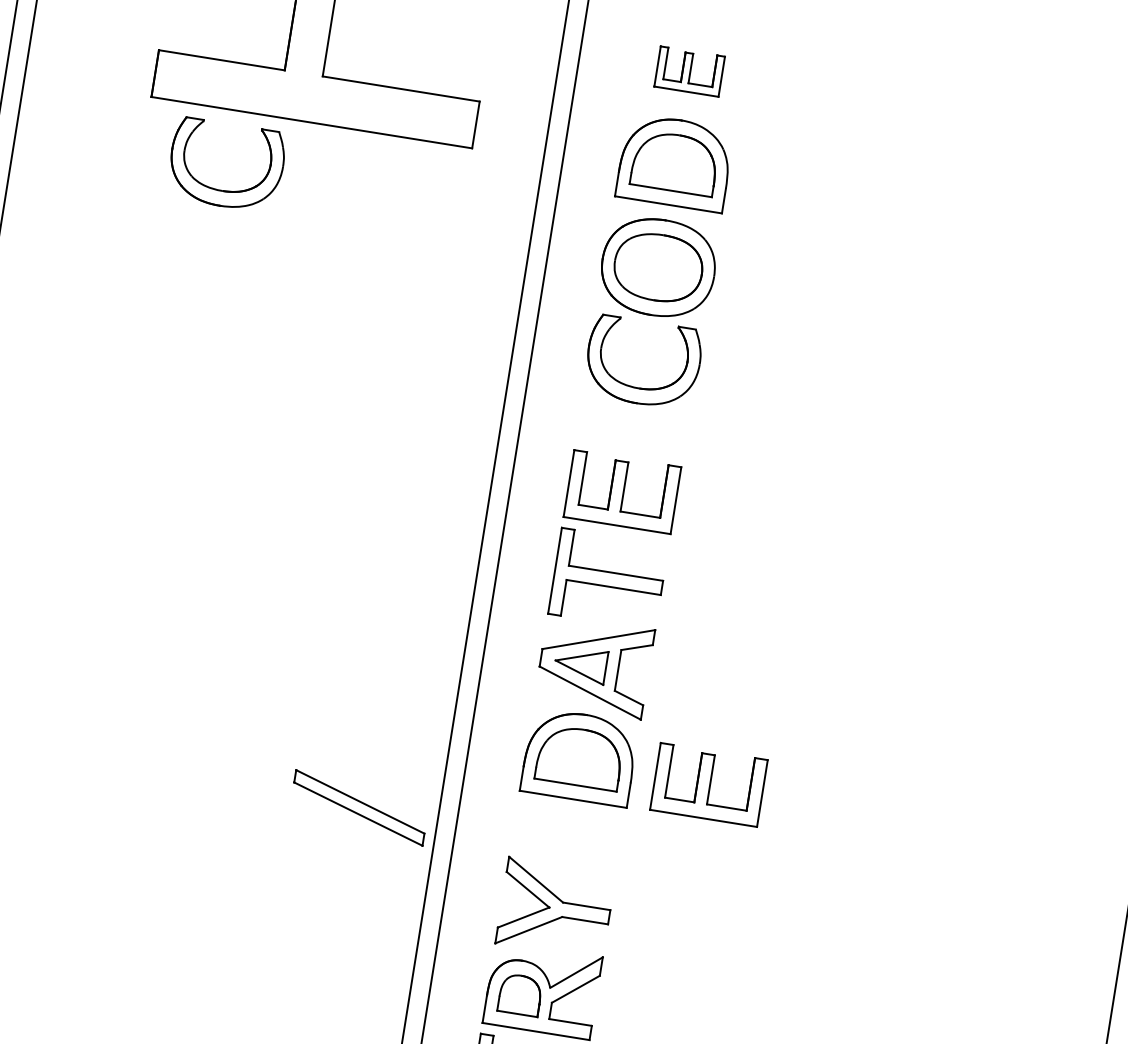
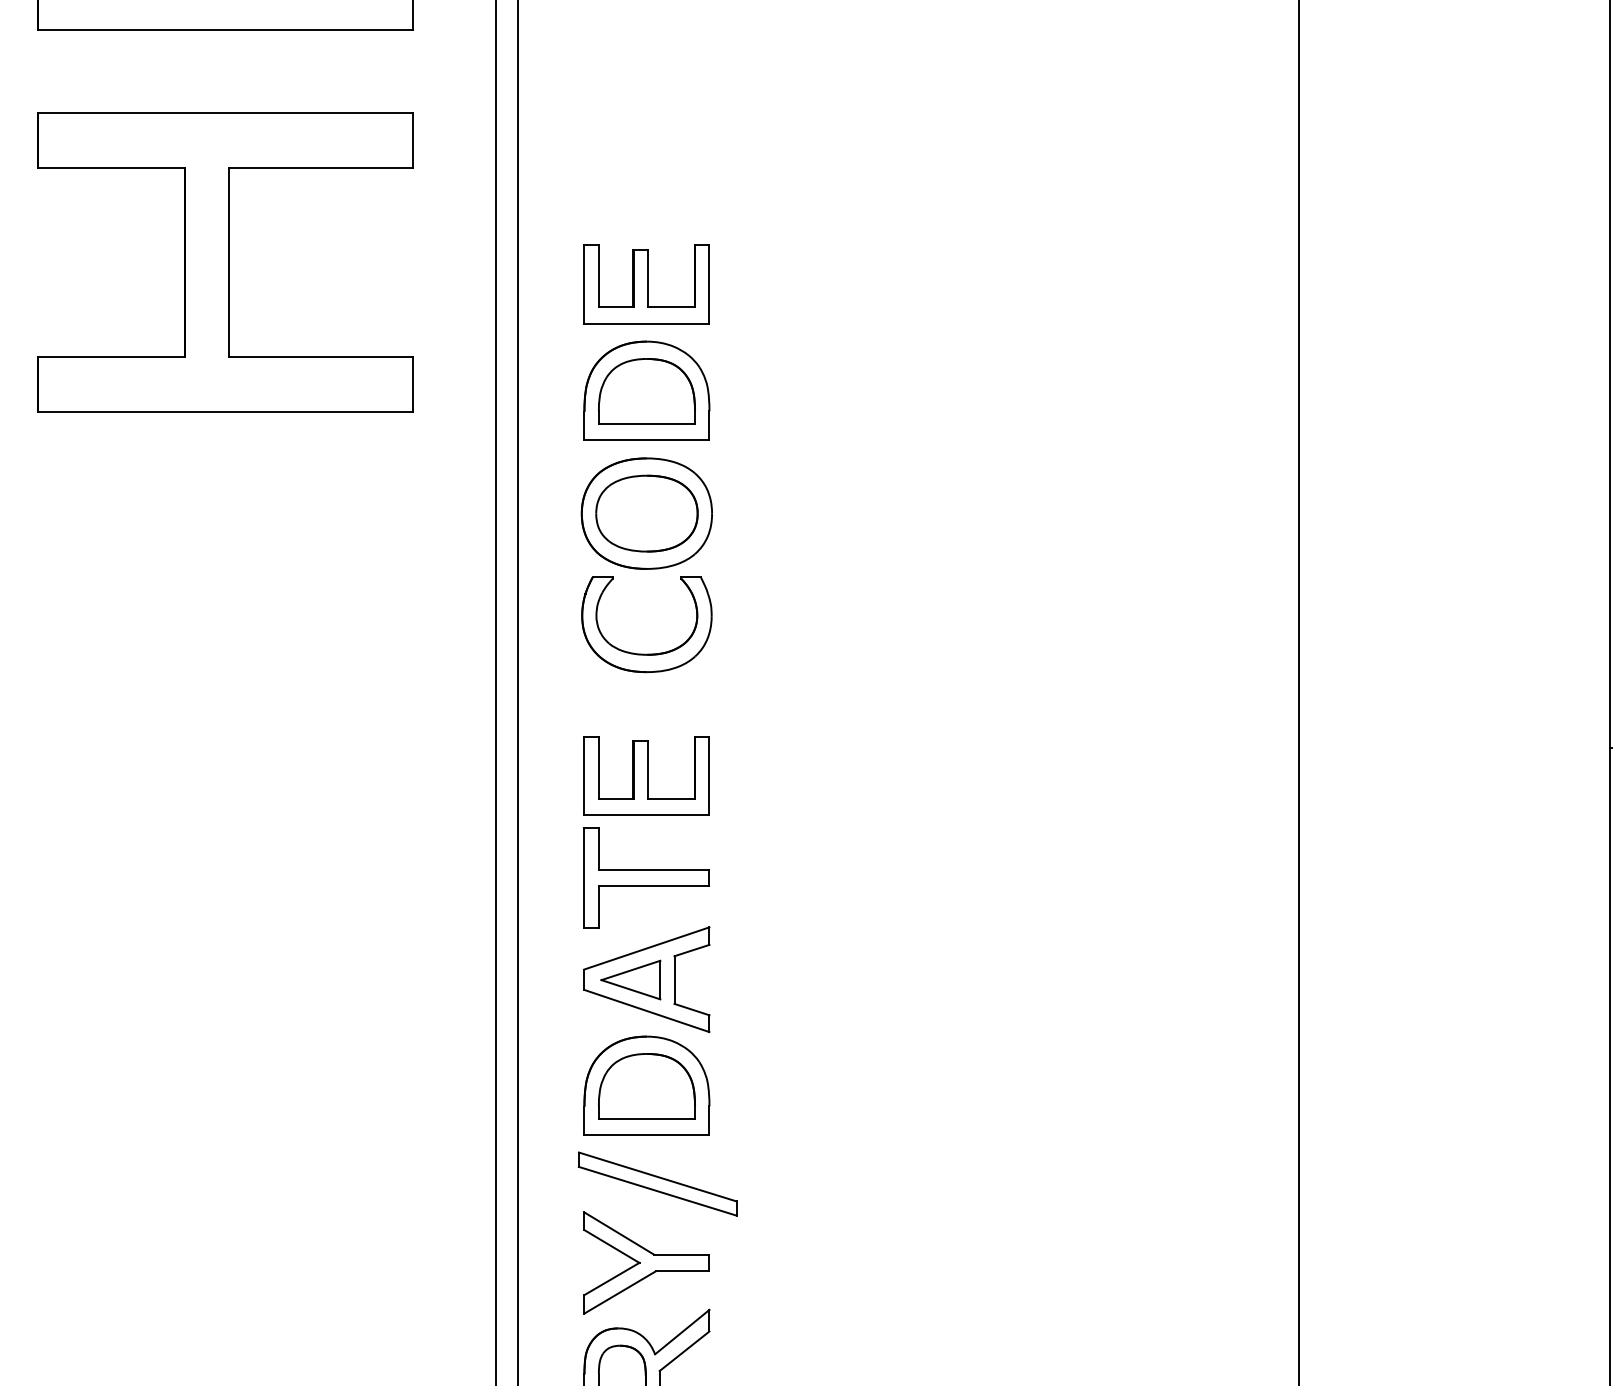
part: (689, 71) -> (646, 284), size x1.67
part: (222, 189) -> (135, 504), removed
part: (708, 784) -> (798, 1093), removed
part: (359, 807) -> (657, 1183), moved

